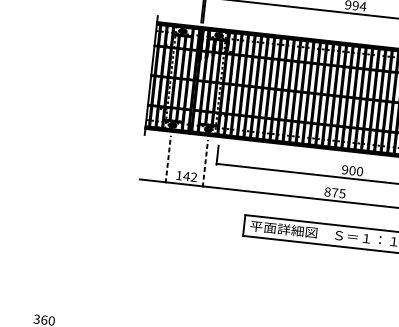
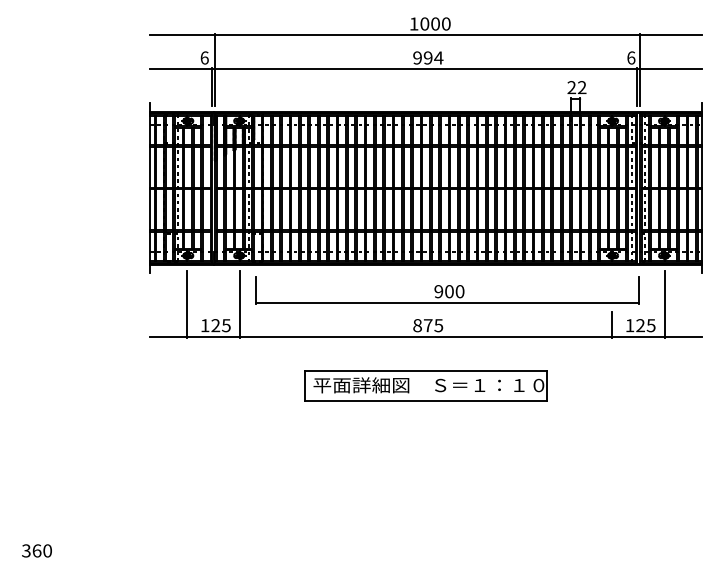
line: (168, 159) -> (187, 304), dashed -> solid
line: (205, 163) -> (240, 304), dashed -> solid
text: (189, 176) -> (220, 325), 142 -> 125

